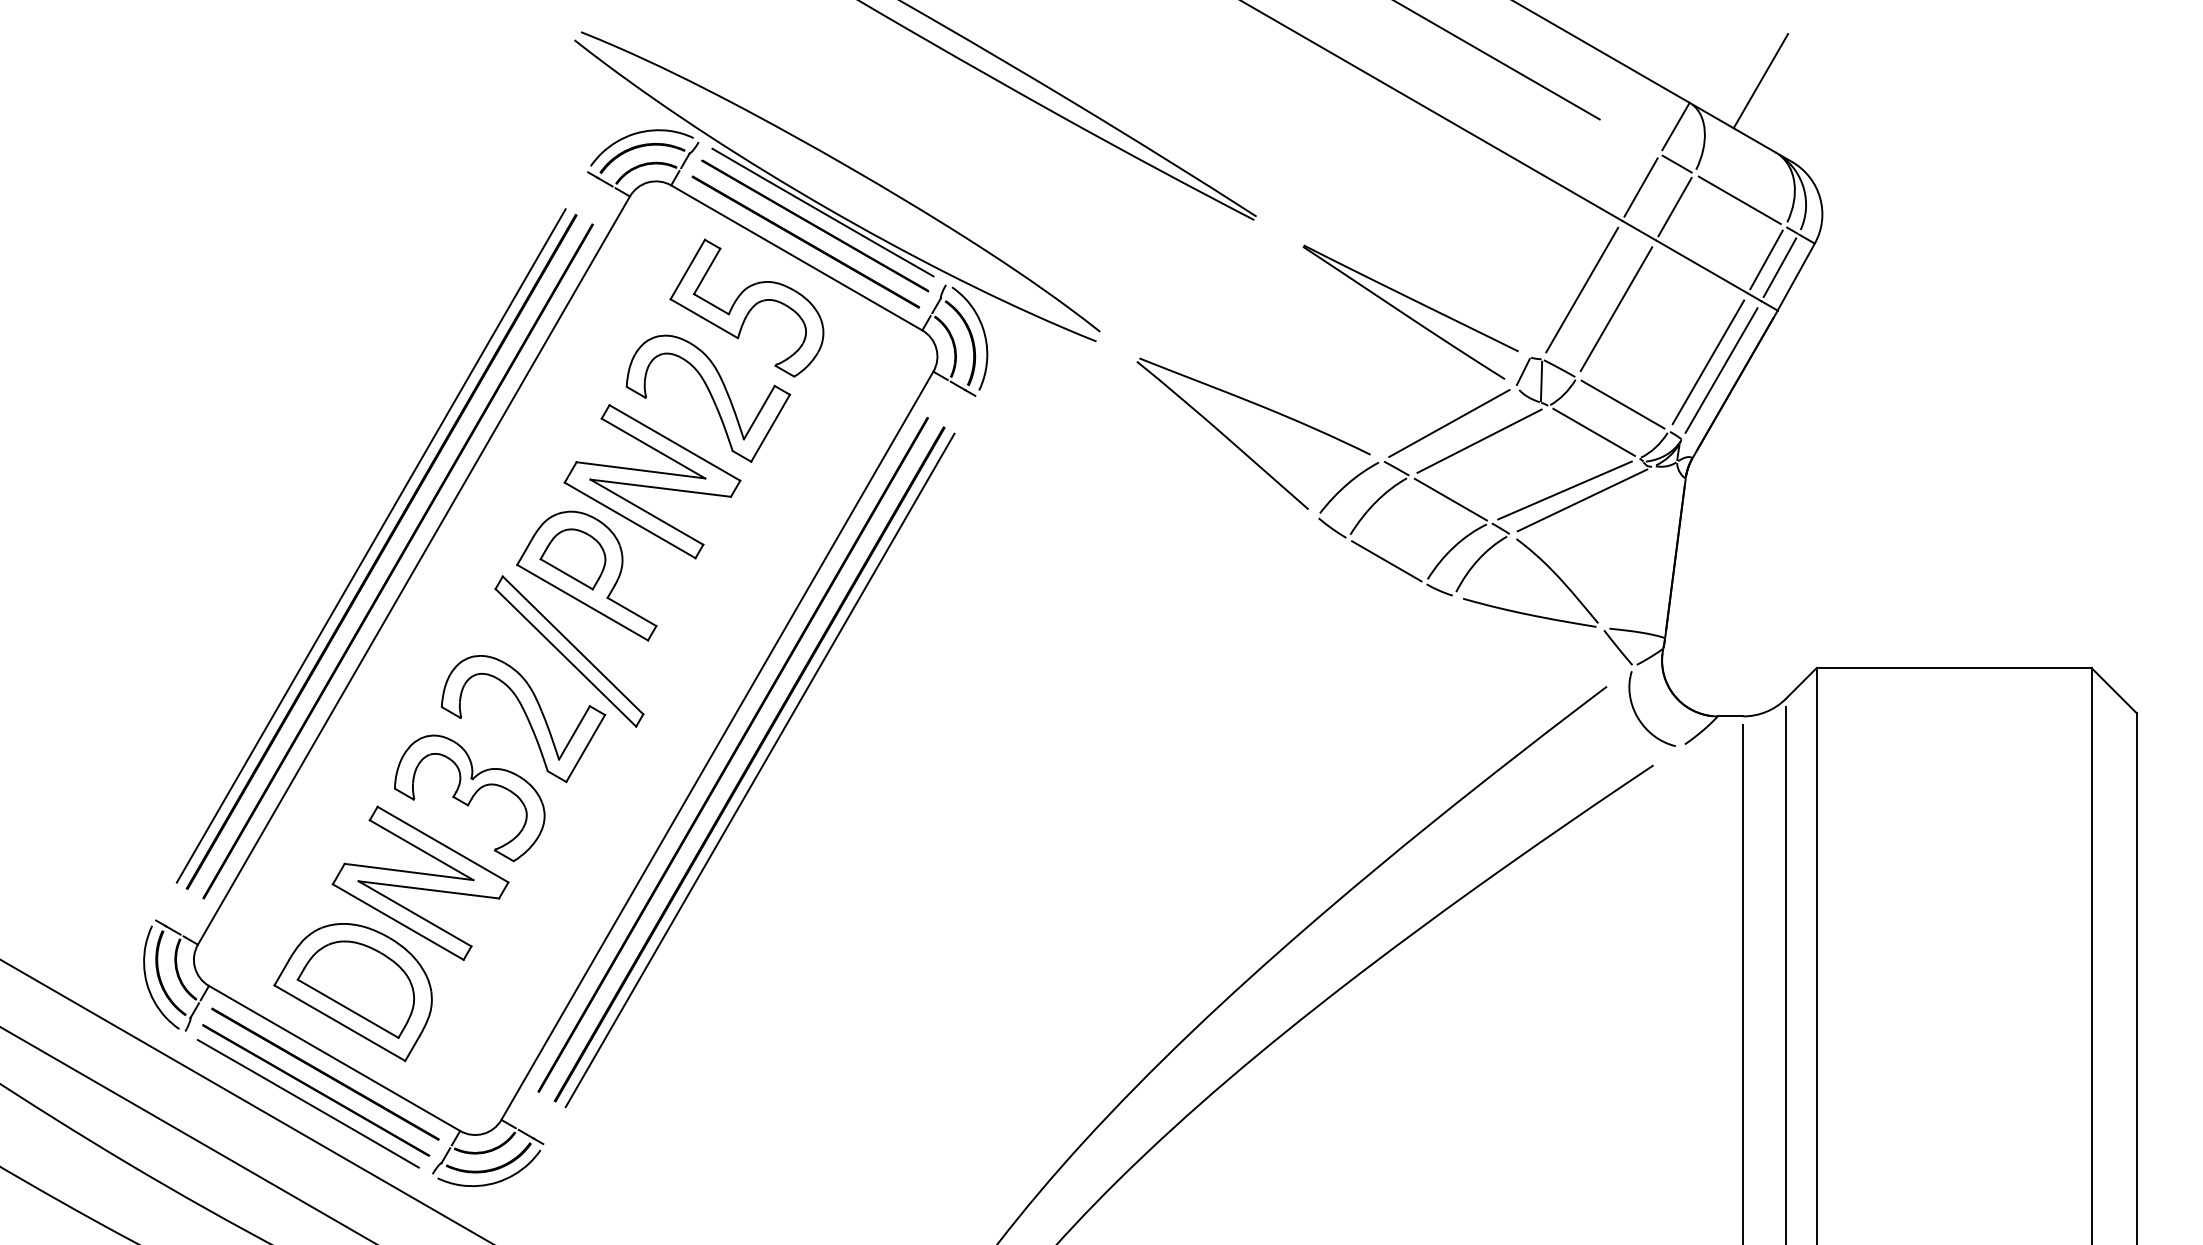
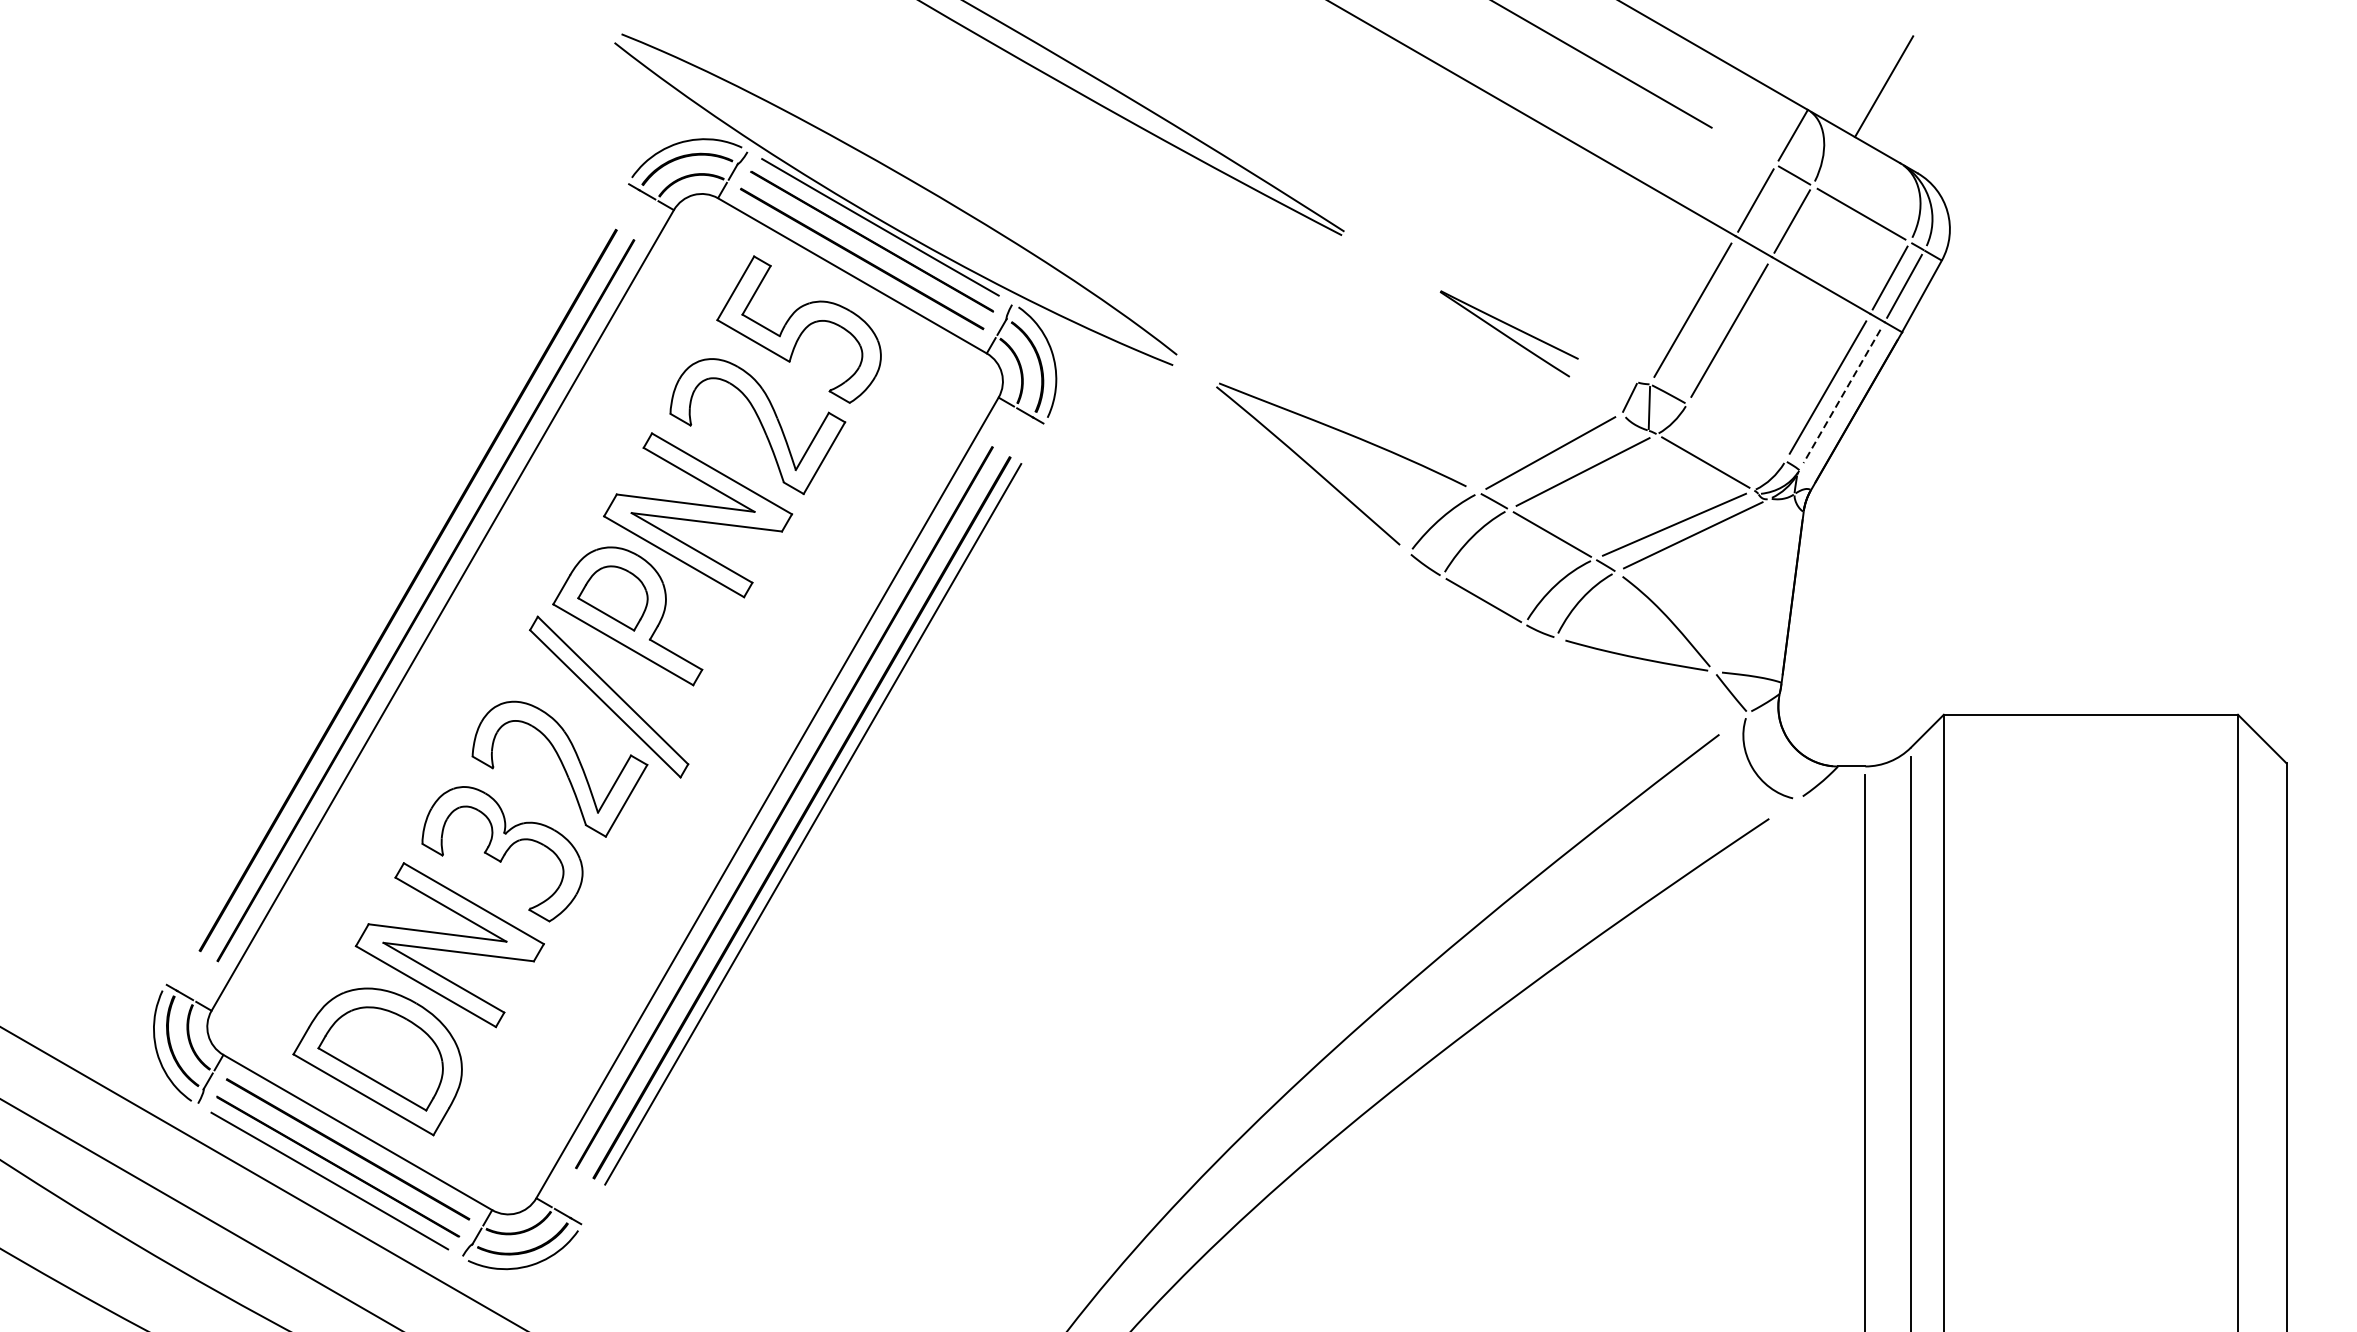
part: (1410, 311) -> (1509, 333), size x0.6
line: (1721, 370) -> (1841, 396), solid -> dashed
line: (1622, 404) -> (1736, 432), removed
line: (370, 545) -> (396, 583), removed

